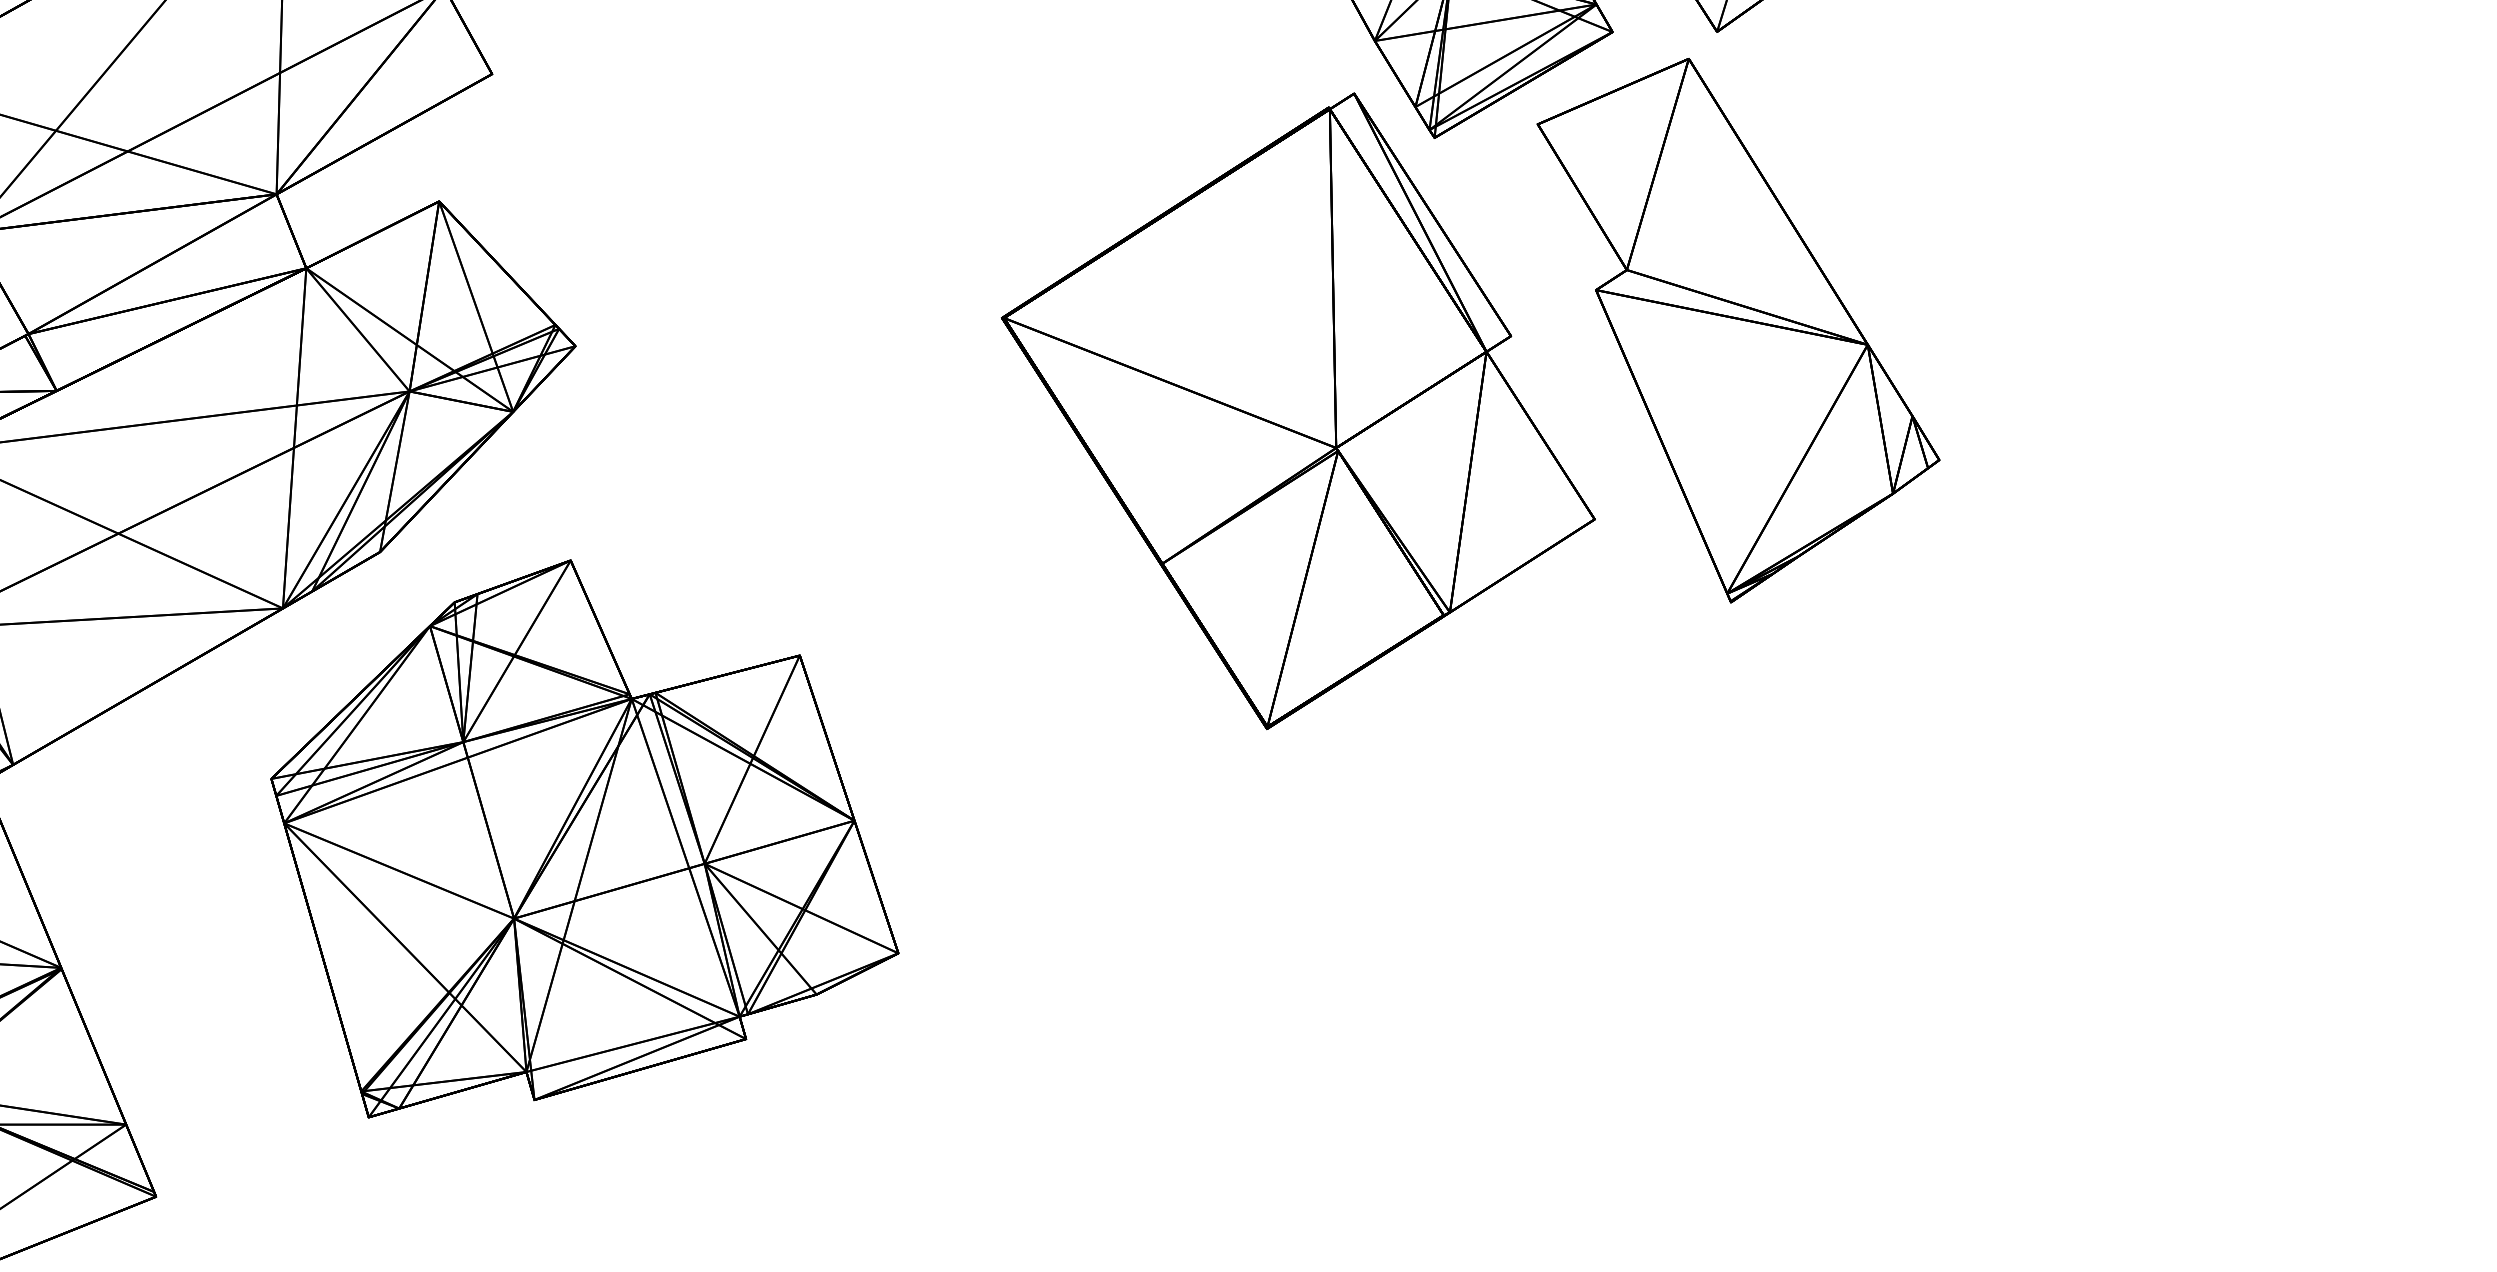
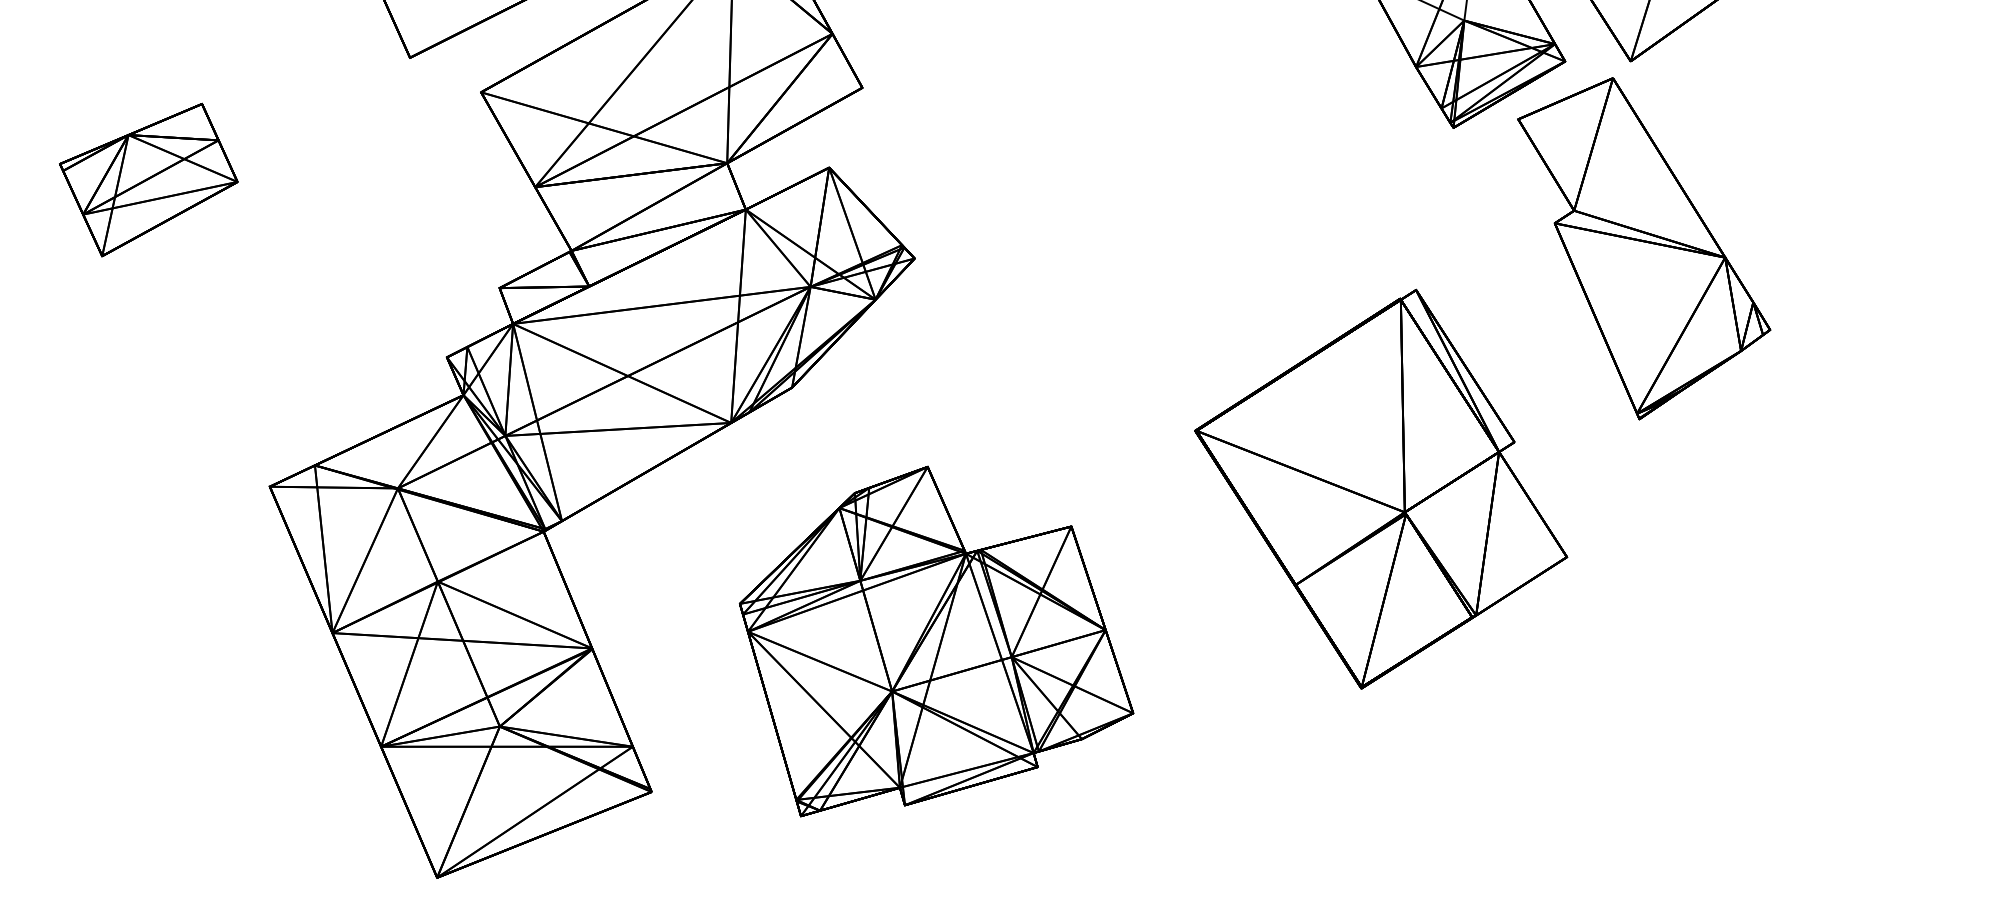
part: (1299, 409) -> (1381, 488), moved
part: (584, 838) -> (936, 641), moved

